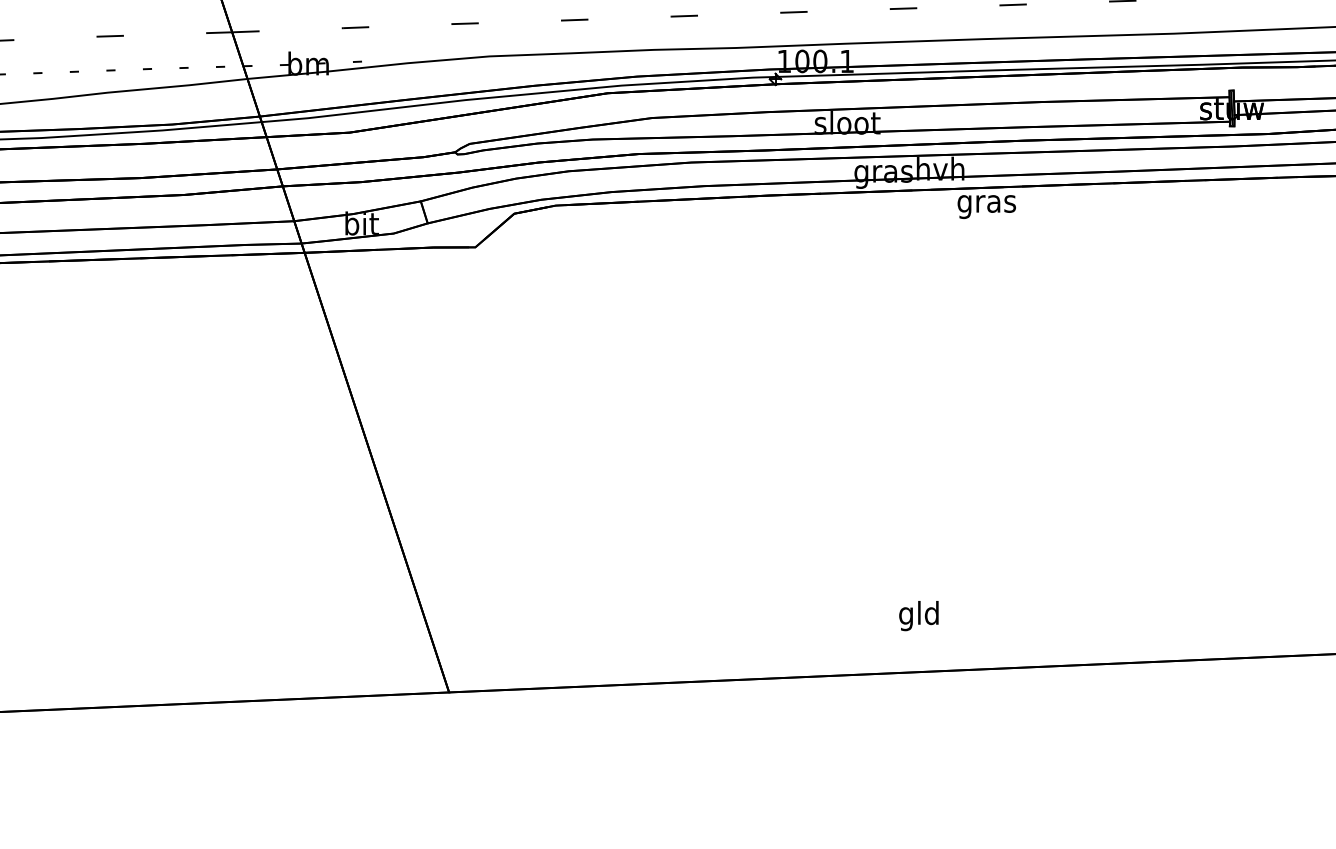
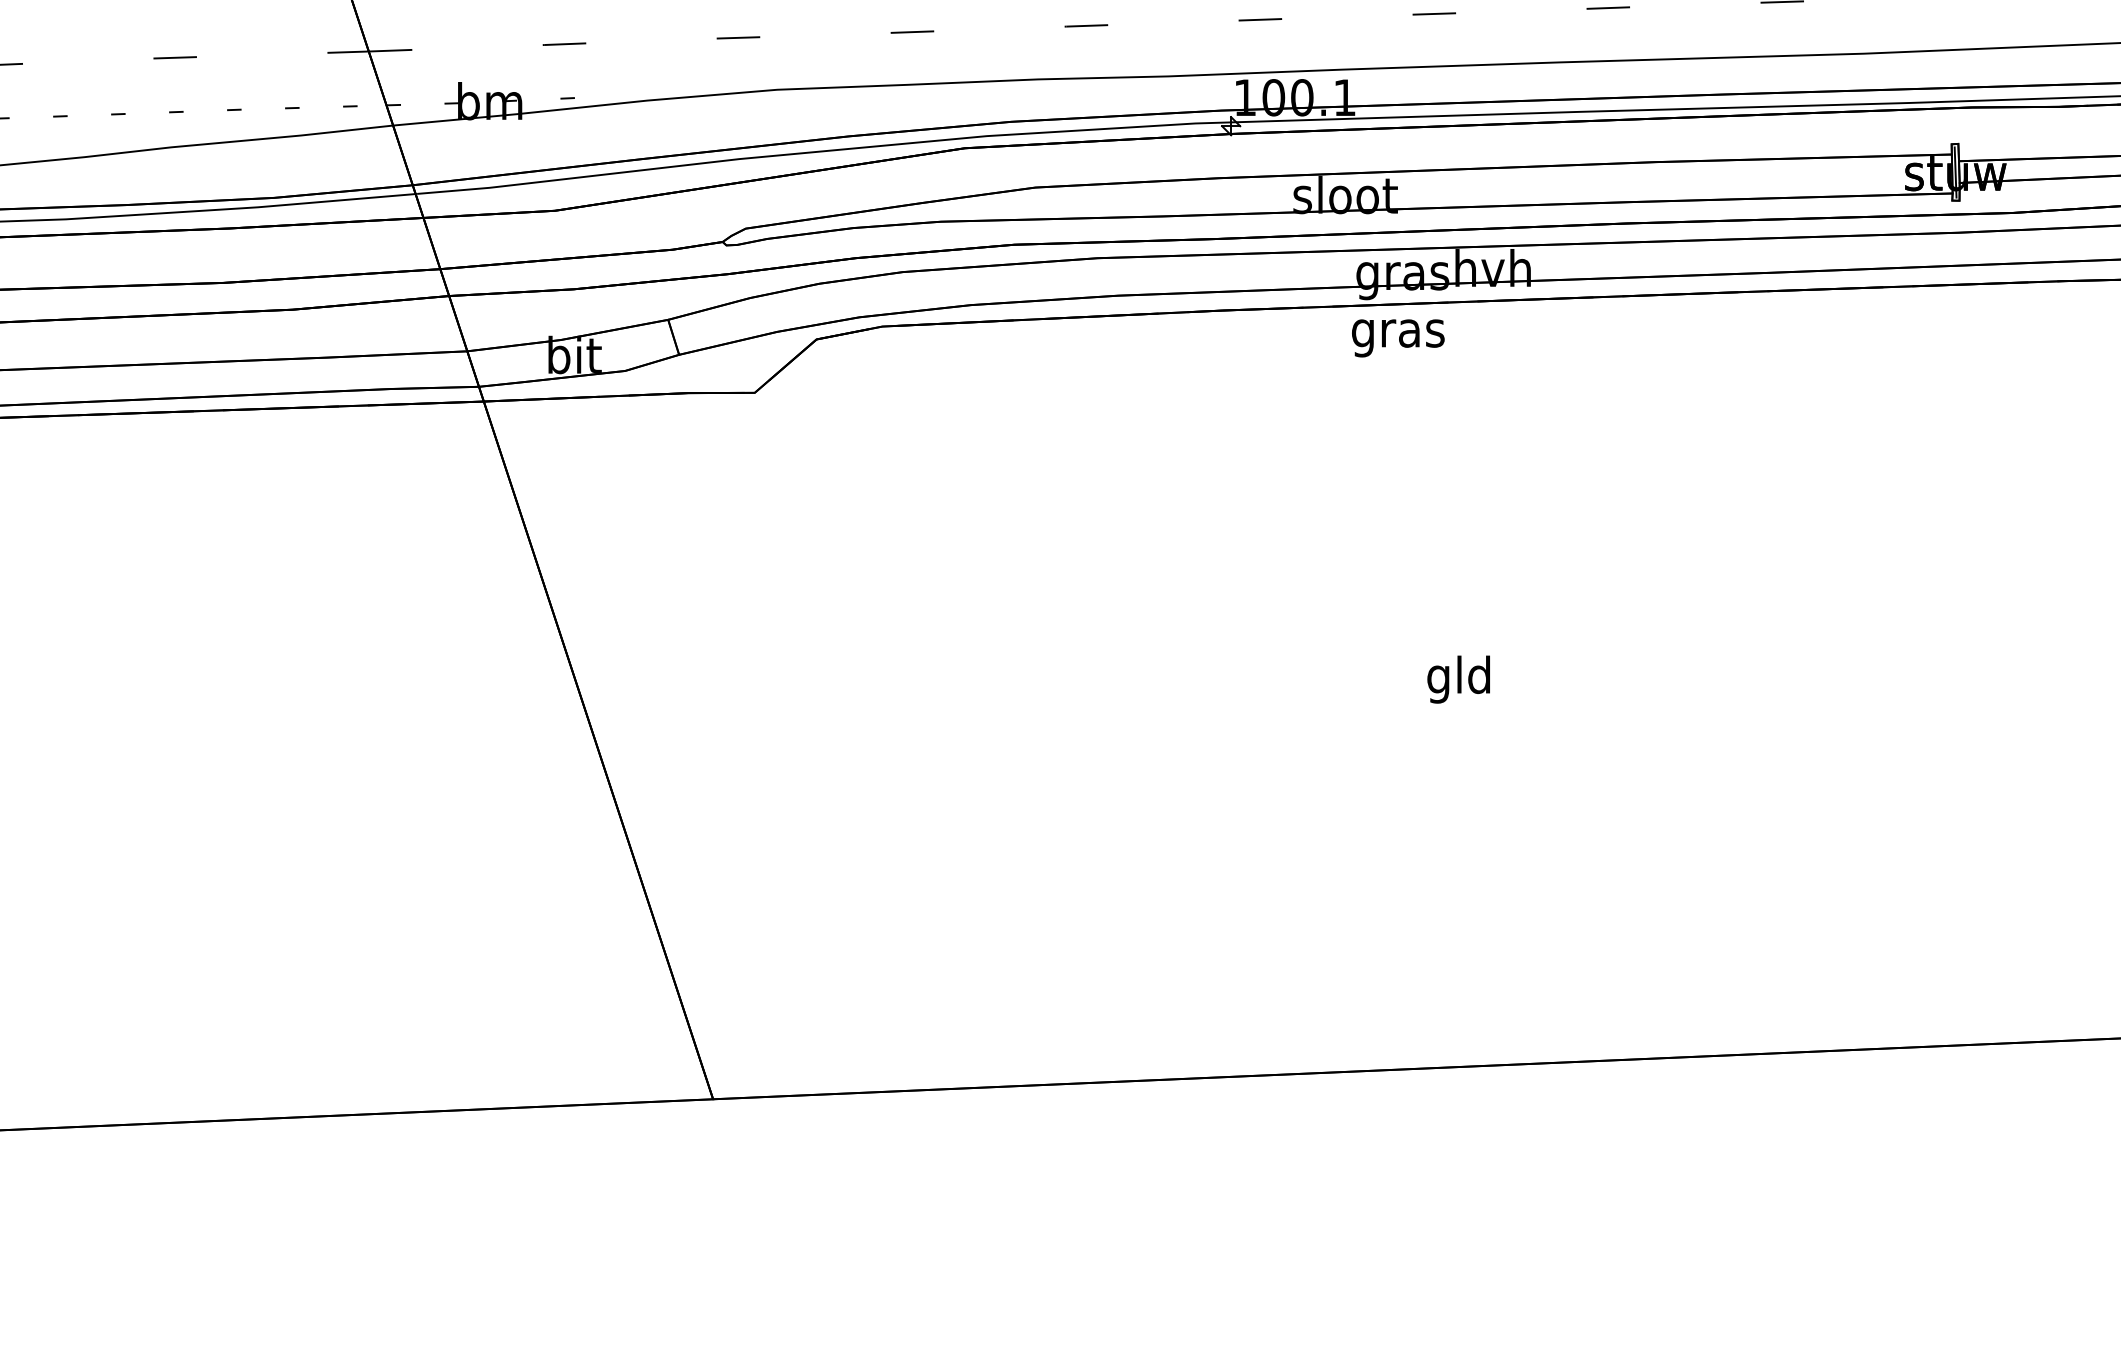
text: (986, 206) -> (1397, 337), moved
text: (918, 616) -> (1458, 680), moved

